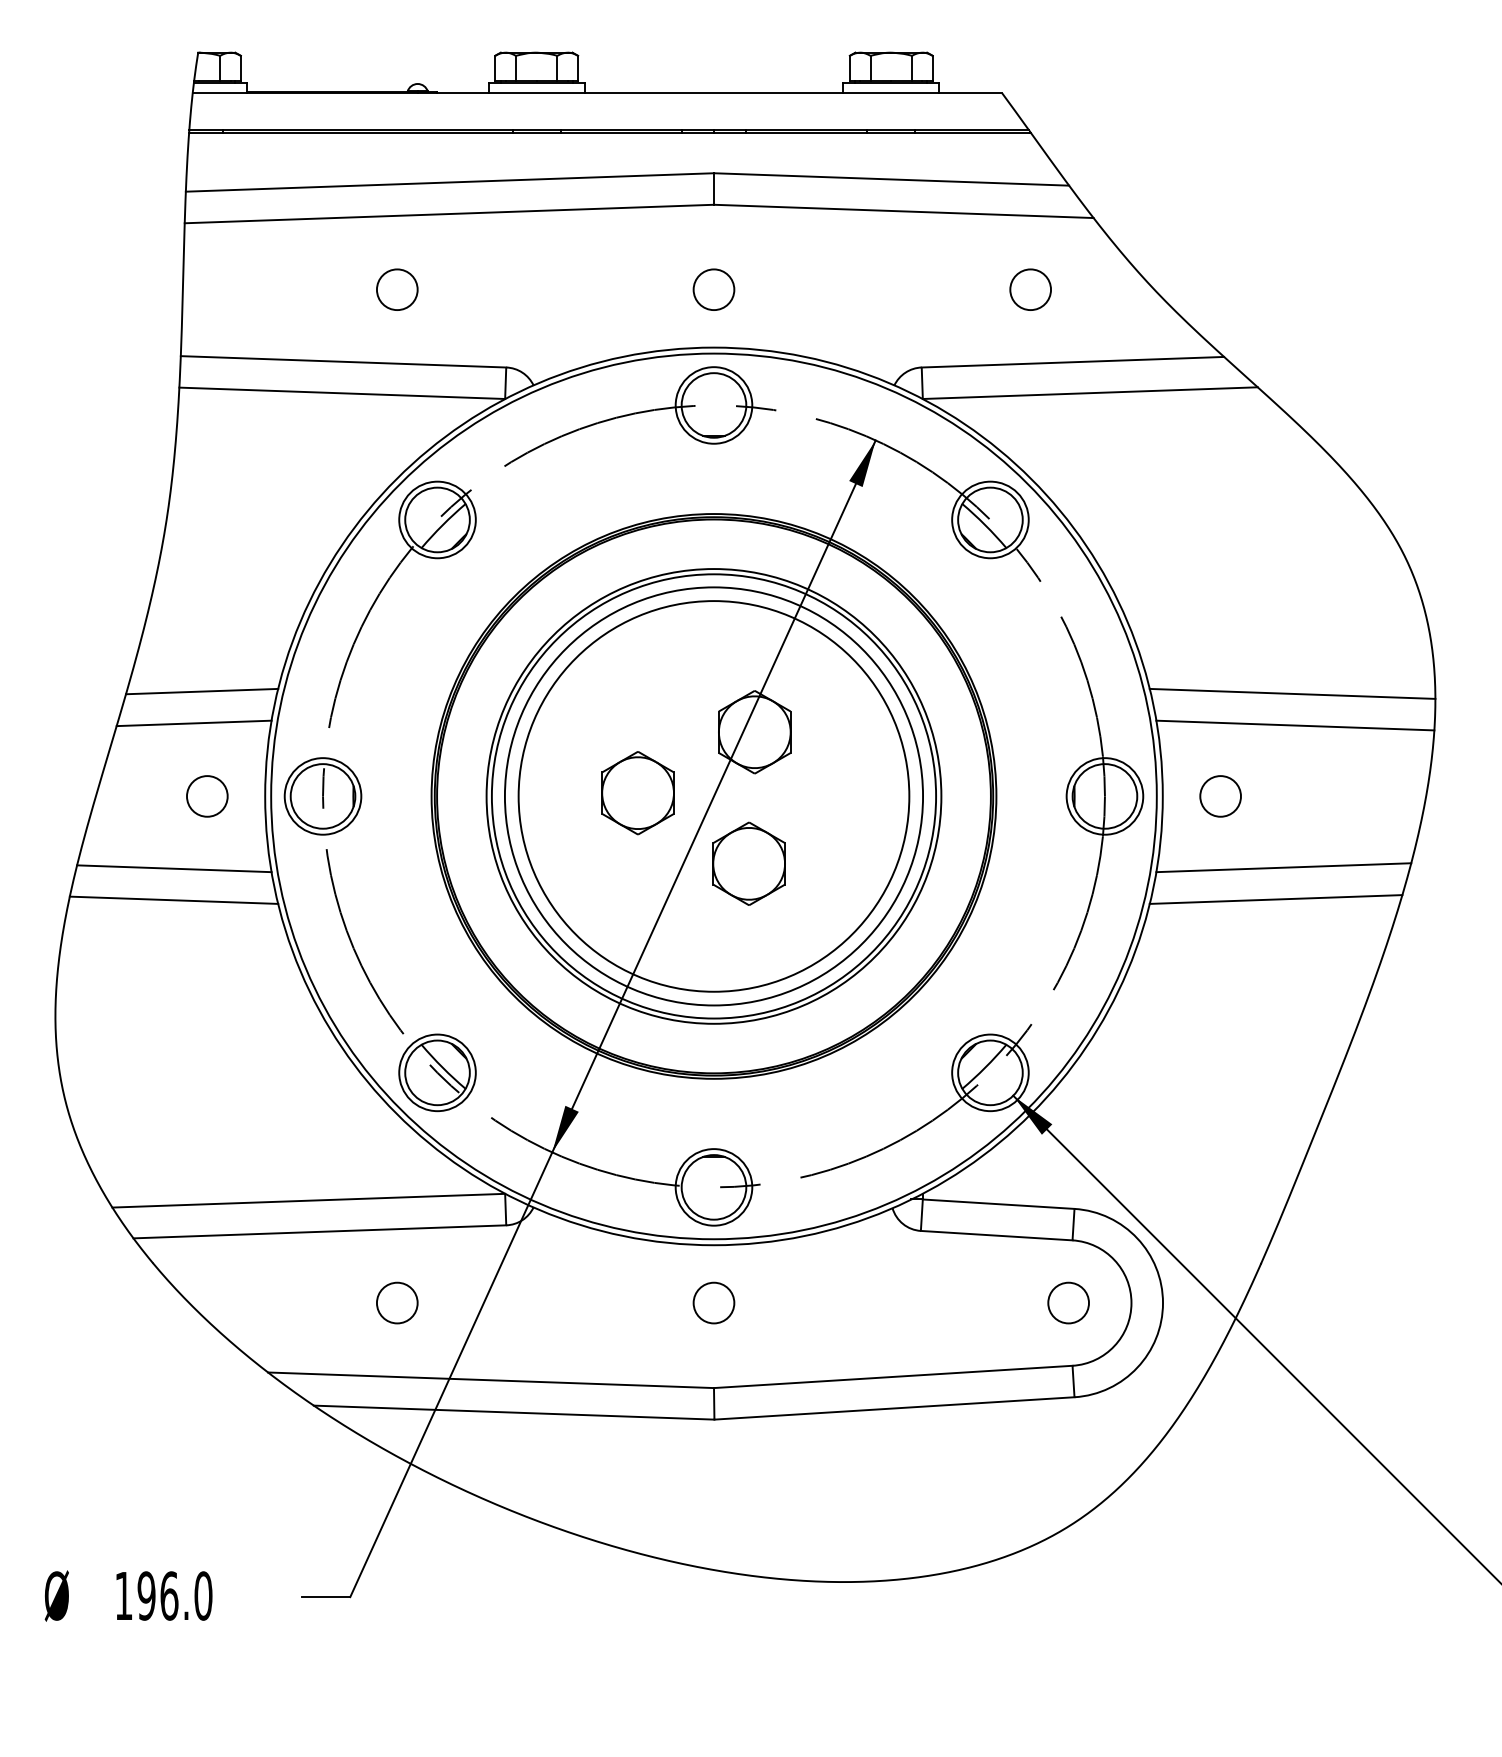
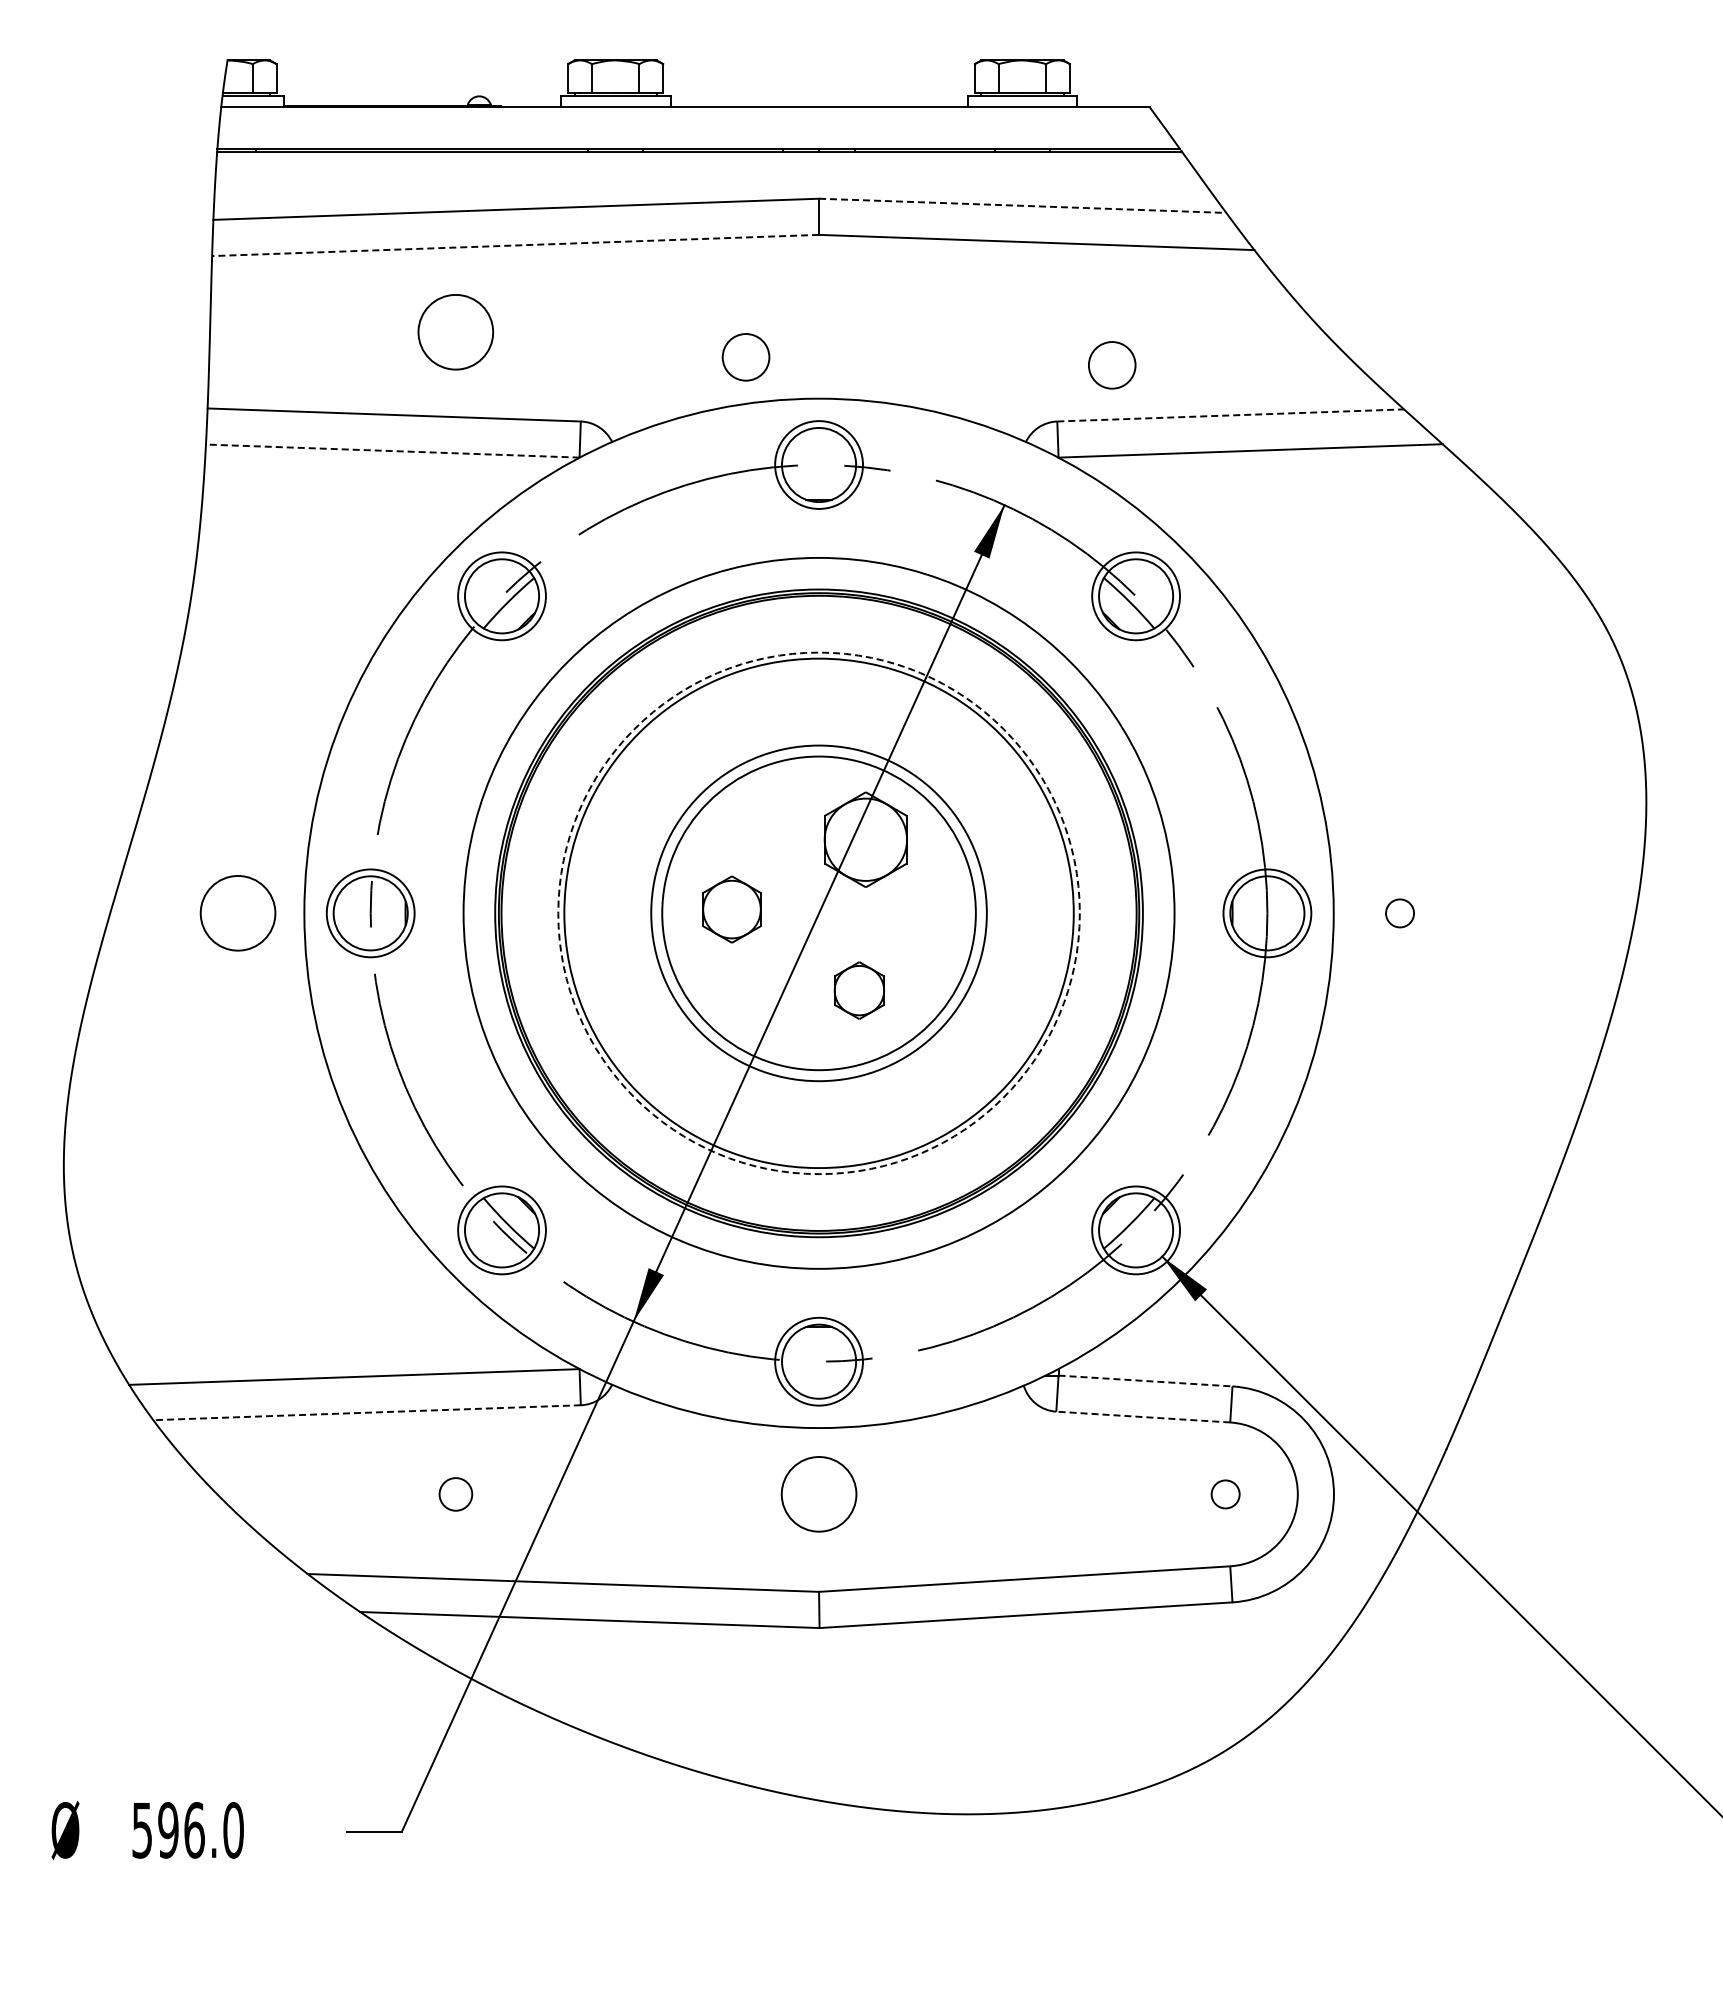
line: (891, 179) -> (1022, 205), solid -> dashed
line: (449, 214) -> (515, 245), solid -> dashed
circle: (396, 289) -> (455, 332), size x1.6
circle: (713, 289) -> (745, 357), moved
circle: (1030, 289) -> (1112, 365), moved
line: (1073, 362) -> (1231, 415), solid -> dashed
line: (342, 393) -> (392, 451), solid -> dashed
line: (201, 691) -> (231, 793), removed
line: (1292, 693) -> (1482, 795), removed
line: (193, 723) -> (222, 829), removed
line: (1295, 725) -> (1485, 831), removed
part: (637, 793) -> (731, 909), size x0.7
circle: (206, 796) -> (237, 913), size x1.6
circle: (713, 796) -> (818, 913), size x0.7
circle: (713, 796) -> (818, 913), size x0.7
circle: (713, 796) -> (818, 913), solid -> dashed
circle: (714, 796) -> (819, 913), size x0.7
circle: (1220, 796) -> (1399, 913), size x0.6
part: (749, 863) -> (859, 990), size x0.6
line: (173, 868) -> (199, 996), removed
line: (1283, 868) -> (1472, 995), removed
line: (1275, 899) -> (1463, 1031), removed
line: (173, 900) -> (199, 1032), removed
line: (999, 1204) -> (1146, 1381), solid -> dashed
line: (320, 1231) -> (367, 1412), solid -> dashed
line: (996, 1236) -> (1142, 1417), solid -> dashed
circle: (396, 1303) -> (455, 1494), size x0.7
circle: (713, 1303) -> (818, 1494), size x1.6
circle: (1068, 1303) -> (1225, 1494), size x0.6
text: (123, 1596) -> (141, 1830), 196.0 -> 596.0

